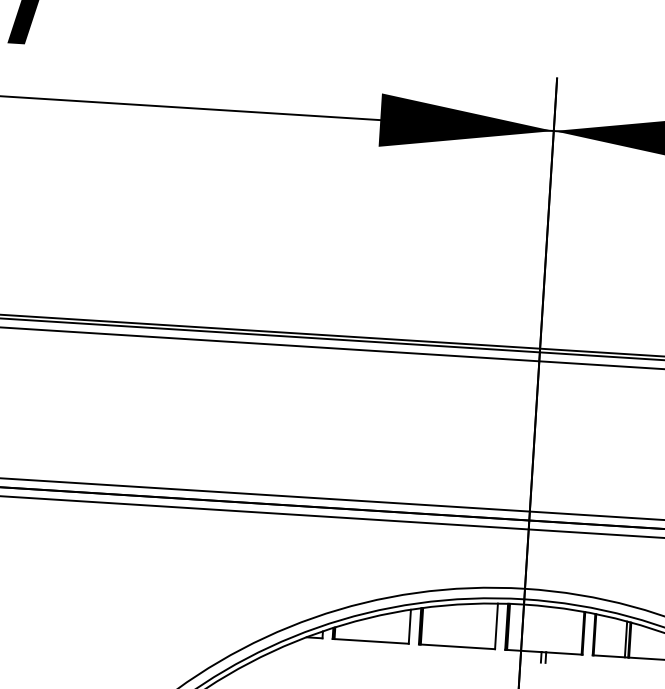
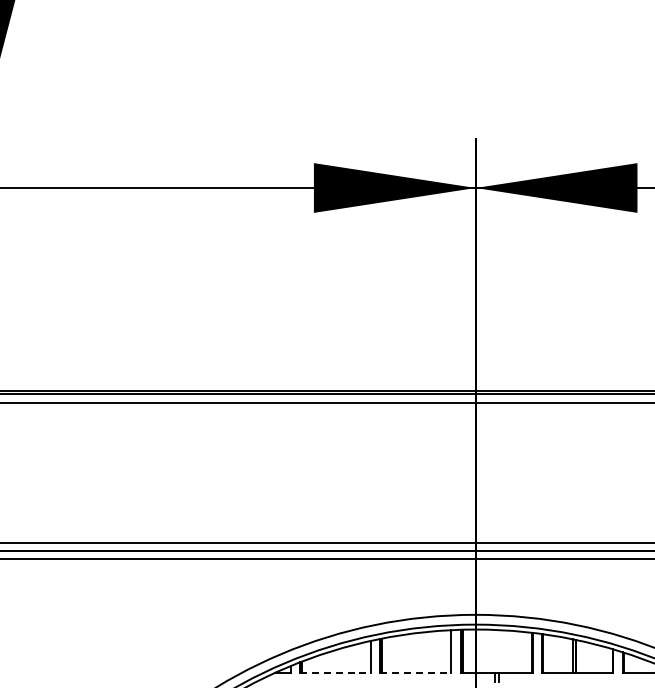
line: (370, 641) -> (335, 672), solid -> dashed
line: (457, 646) -> (416, 672), solid -> dashed

